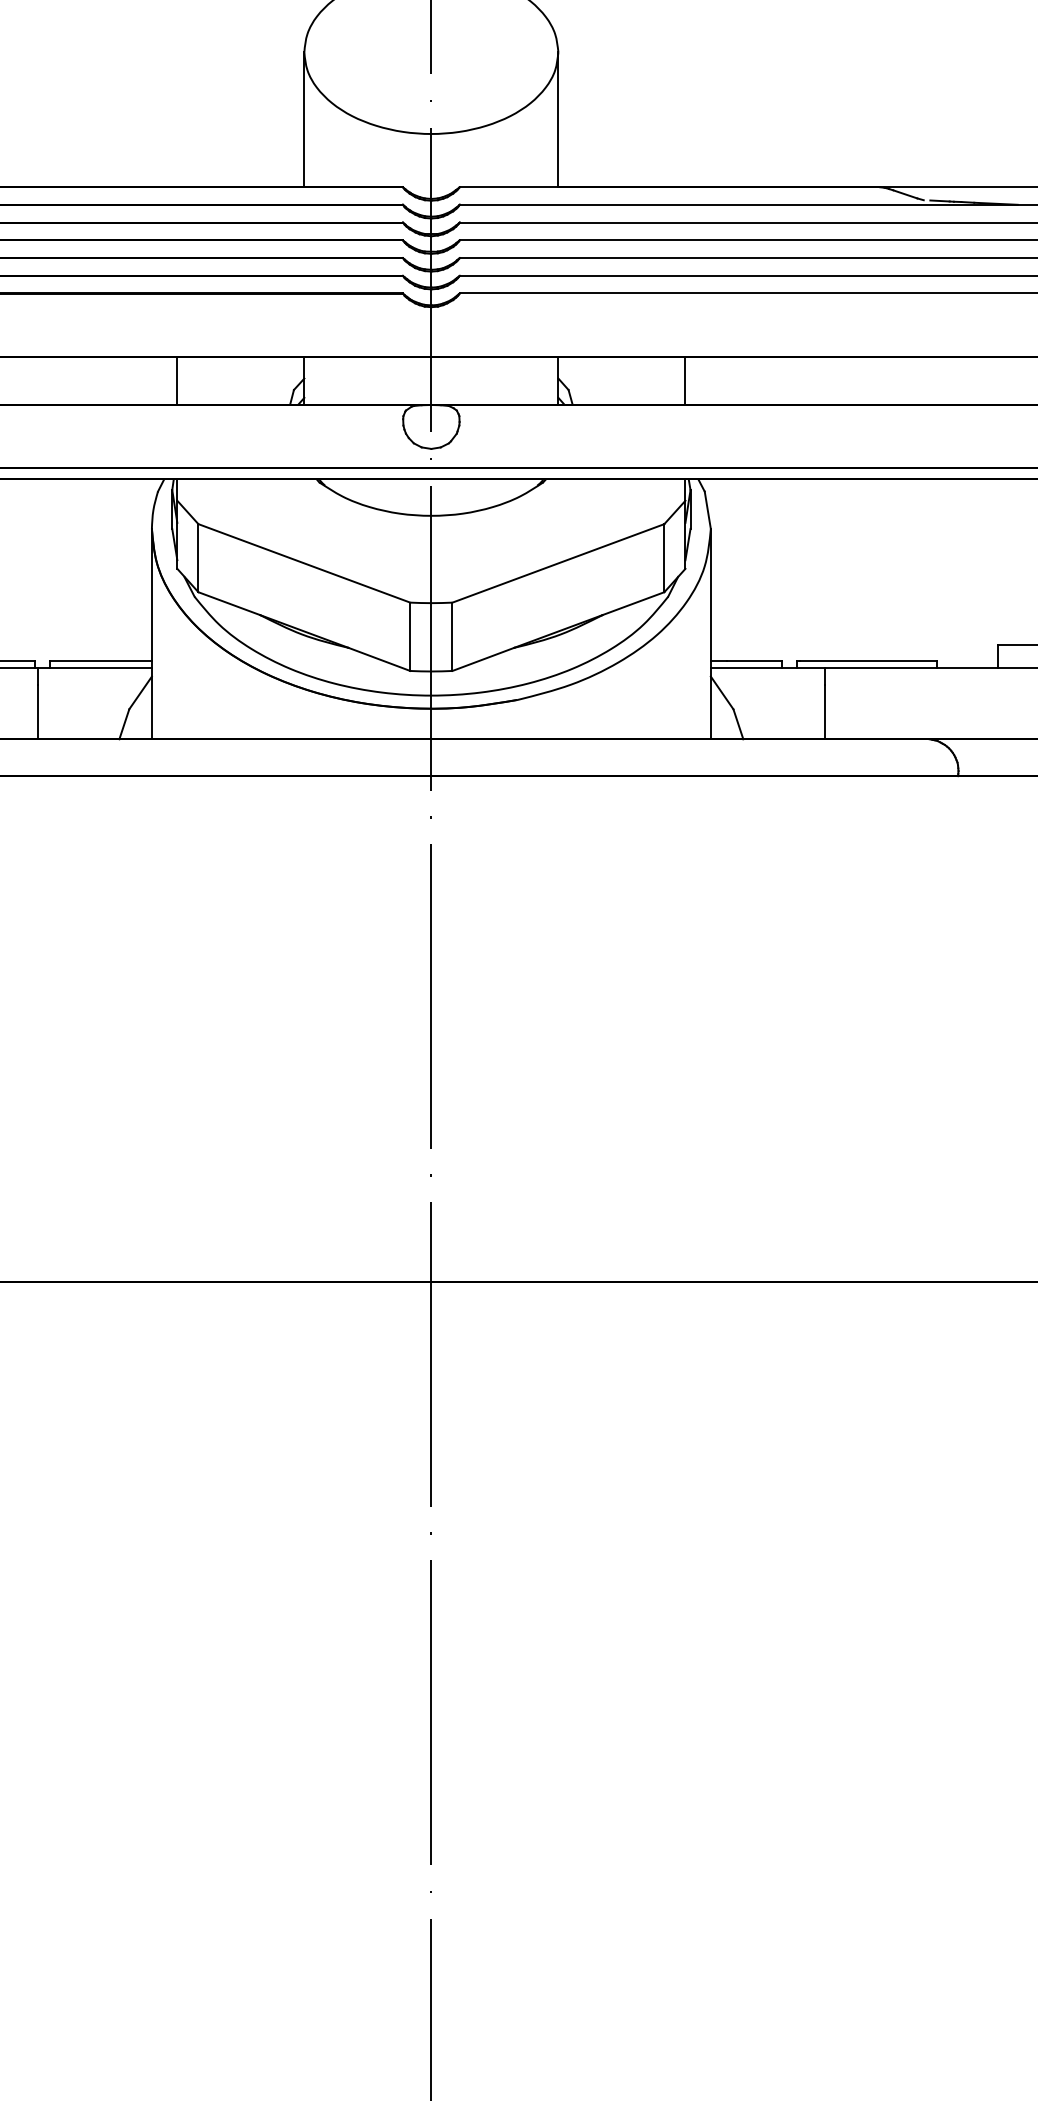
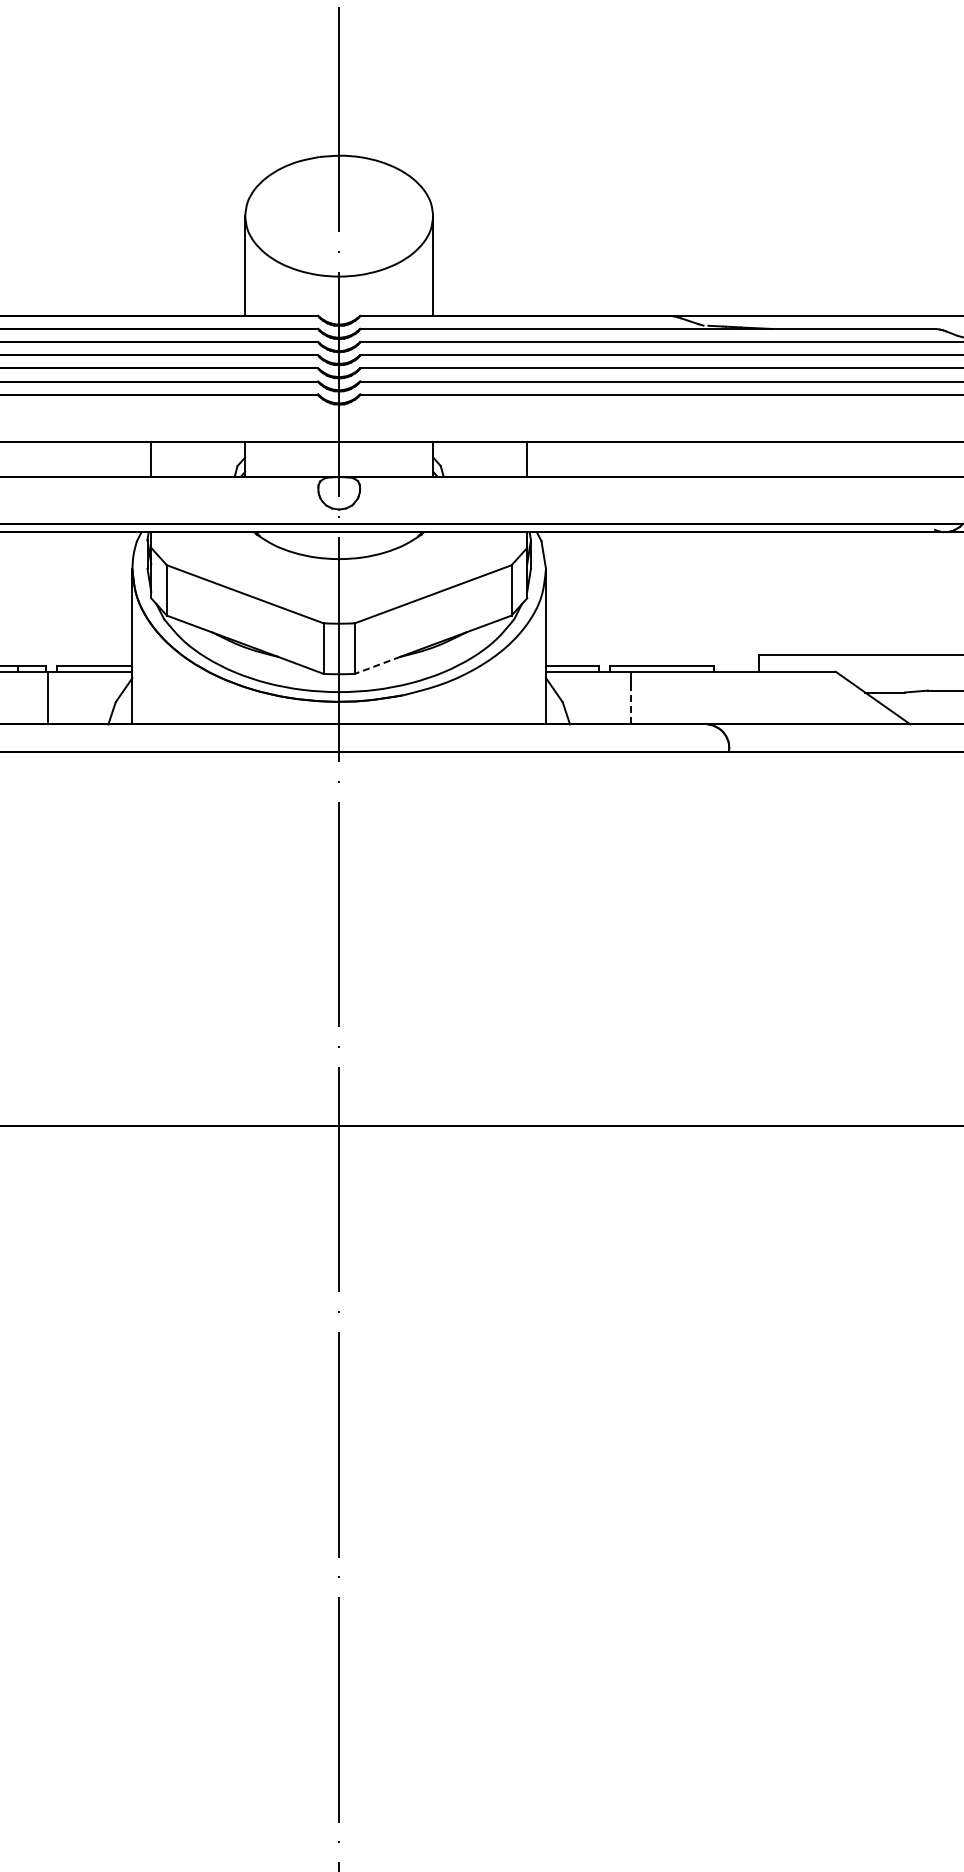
line: (483, 659) -> (377, 665), solid -> dashed
line: (825, 710) -> (630, 703), solid -> dashed

